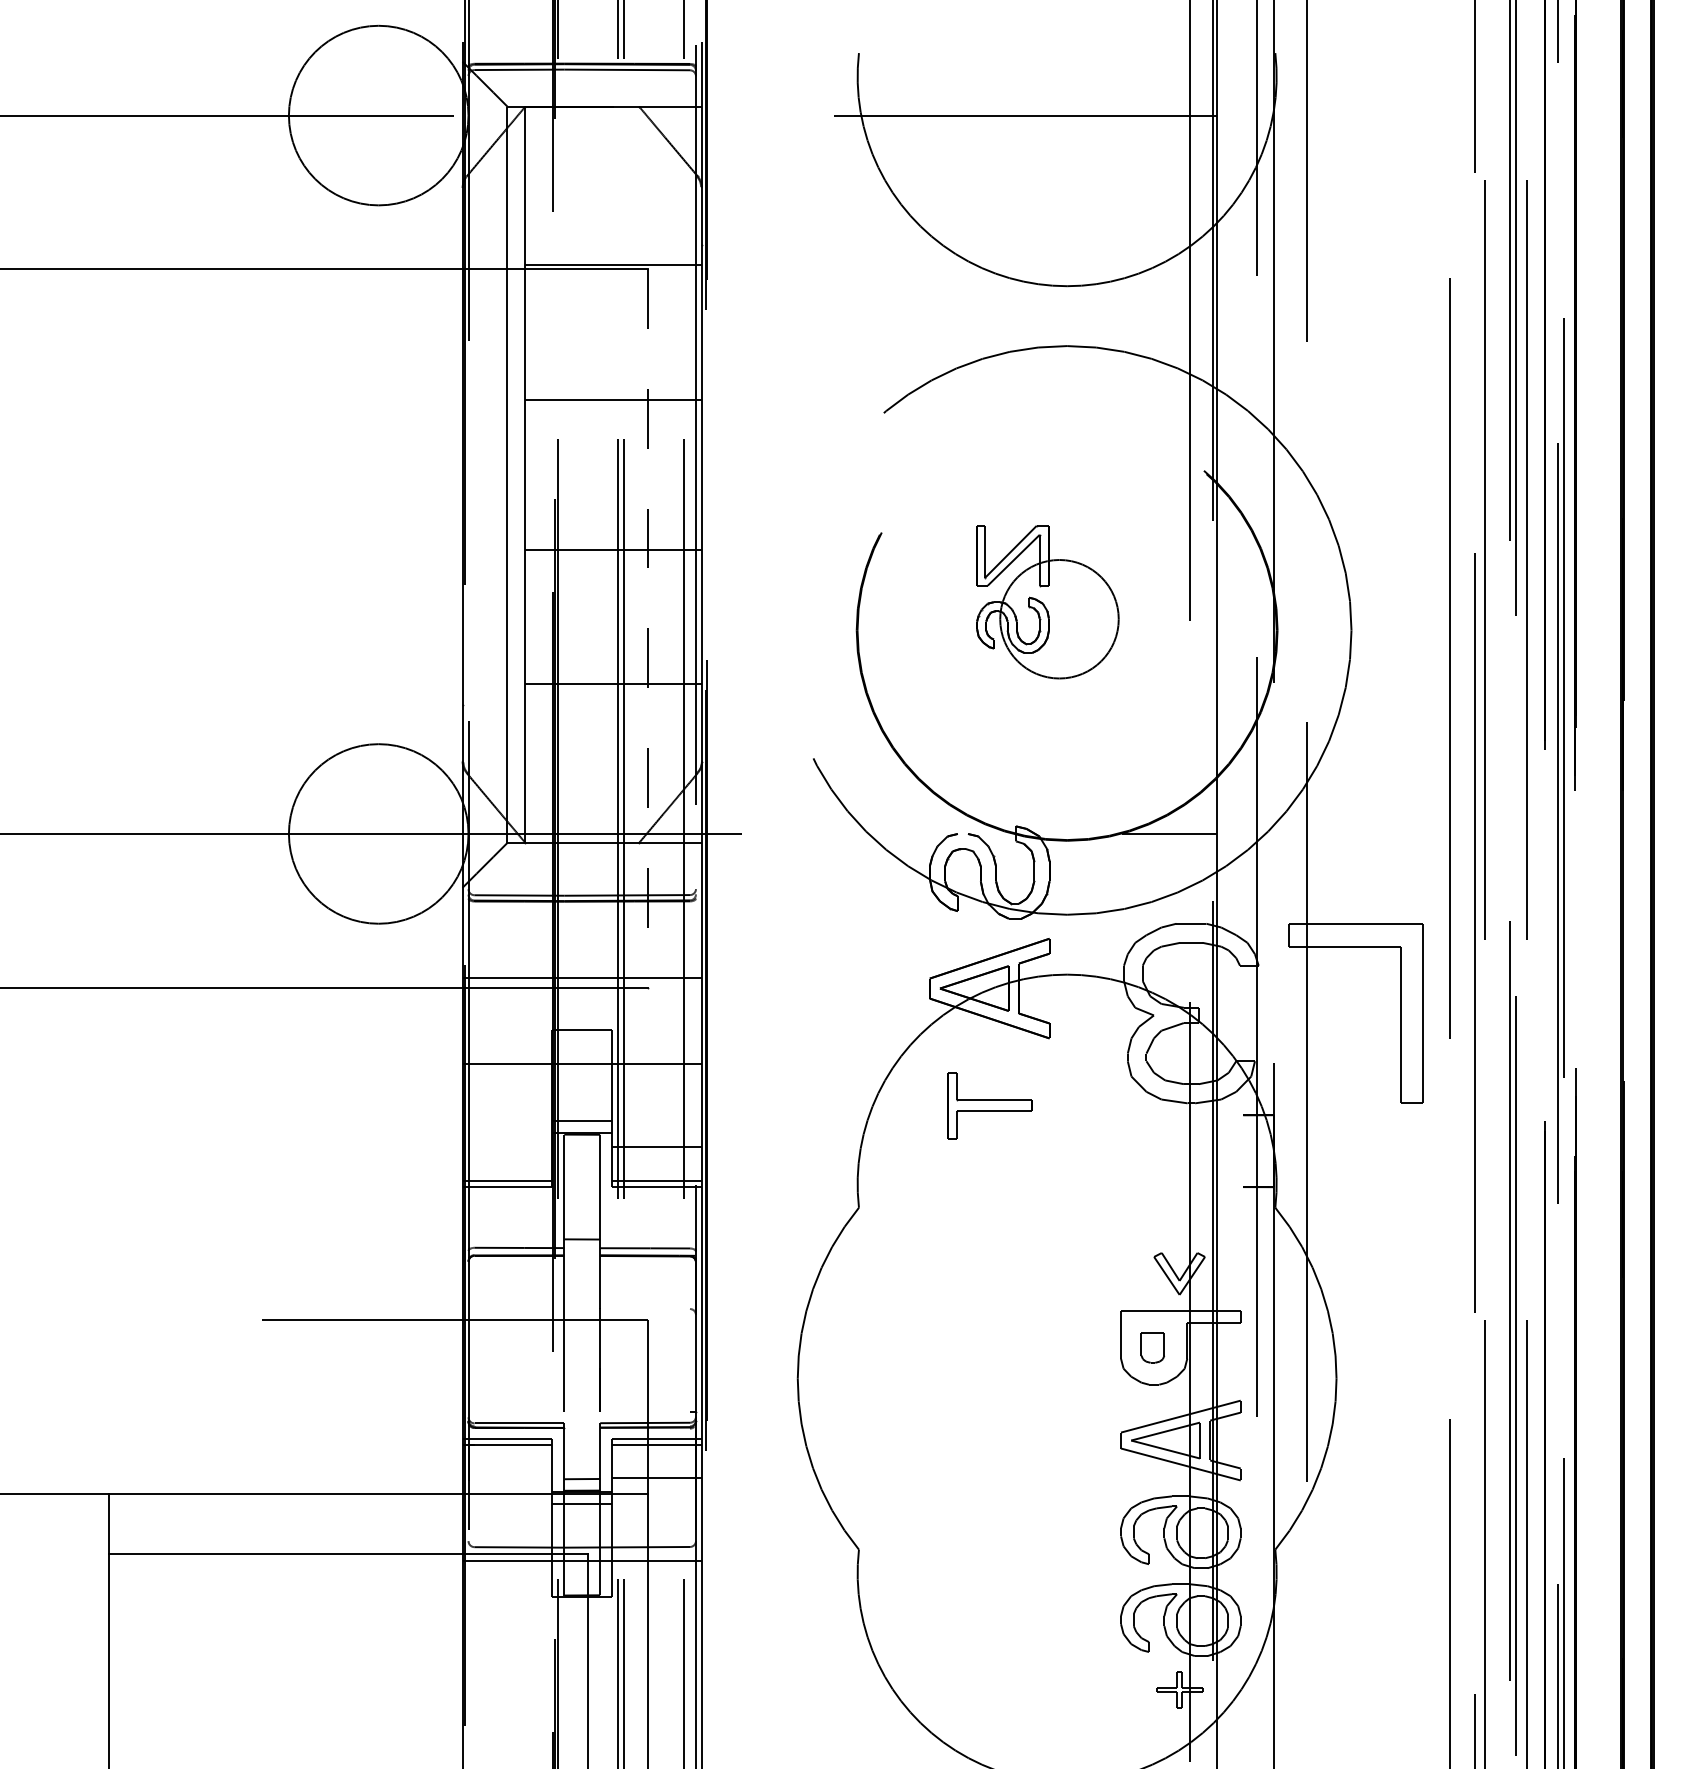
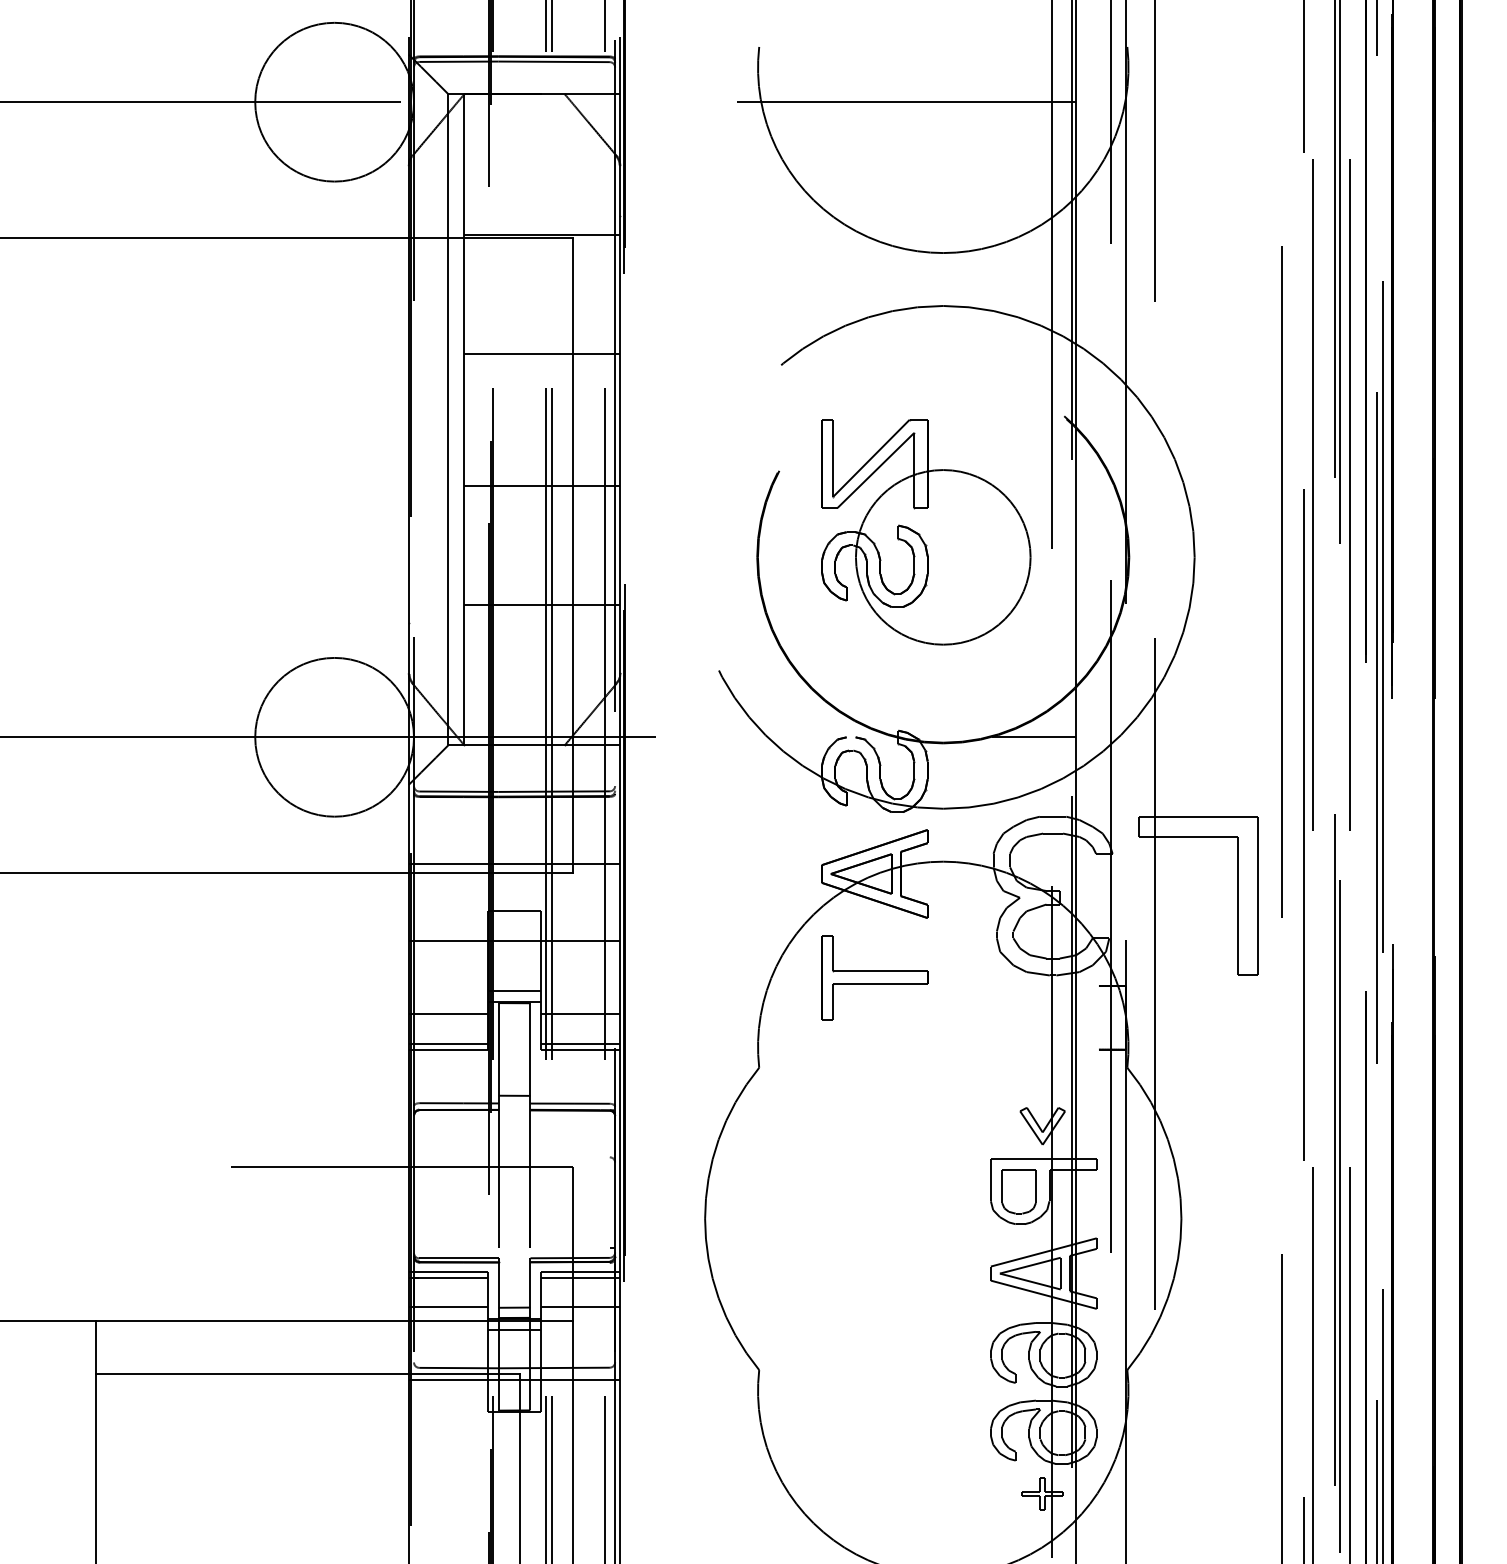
part: (1047, 602) -> (925, 532), size x1.67
line: (648, 628) -> (573, 555), dashed -> solid
part: (989, 1105) -> (874, 977), size x1.43
line: (507, 1147) -> (448, 1014), added
part: (1152, 1347) -> (1018, 1191), size x1.67
line: (507, 1478) -> (448, 1307), added

